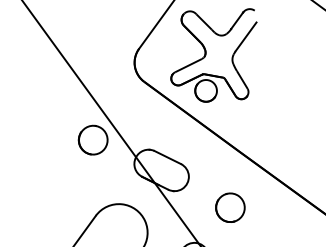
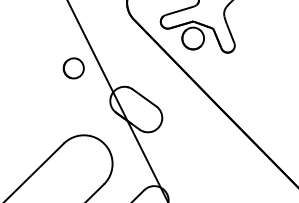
part: (92, 139) -> (73, 67), size x0.7
part: (230, 207) -> (198, 157), removed

